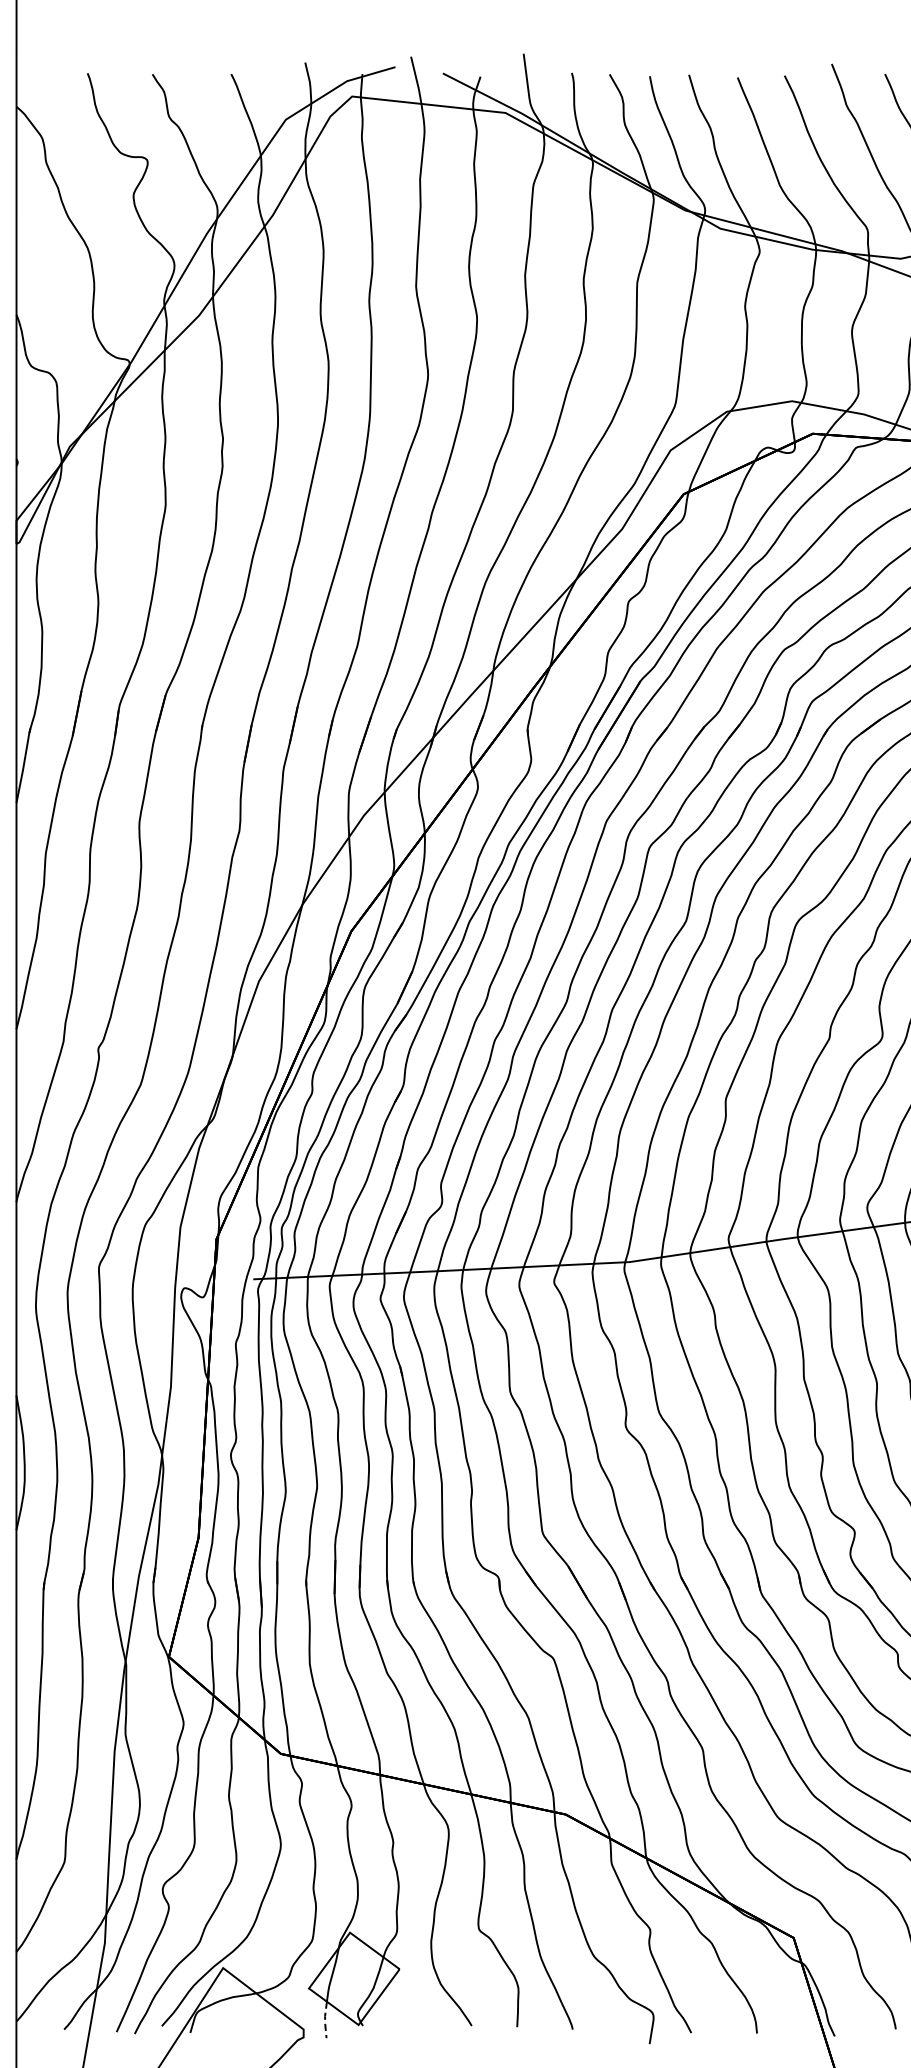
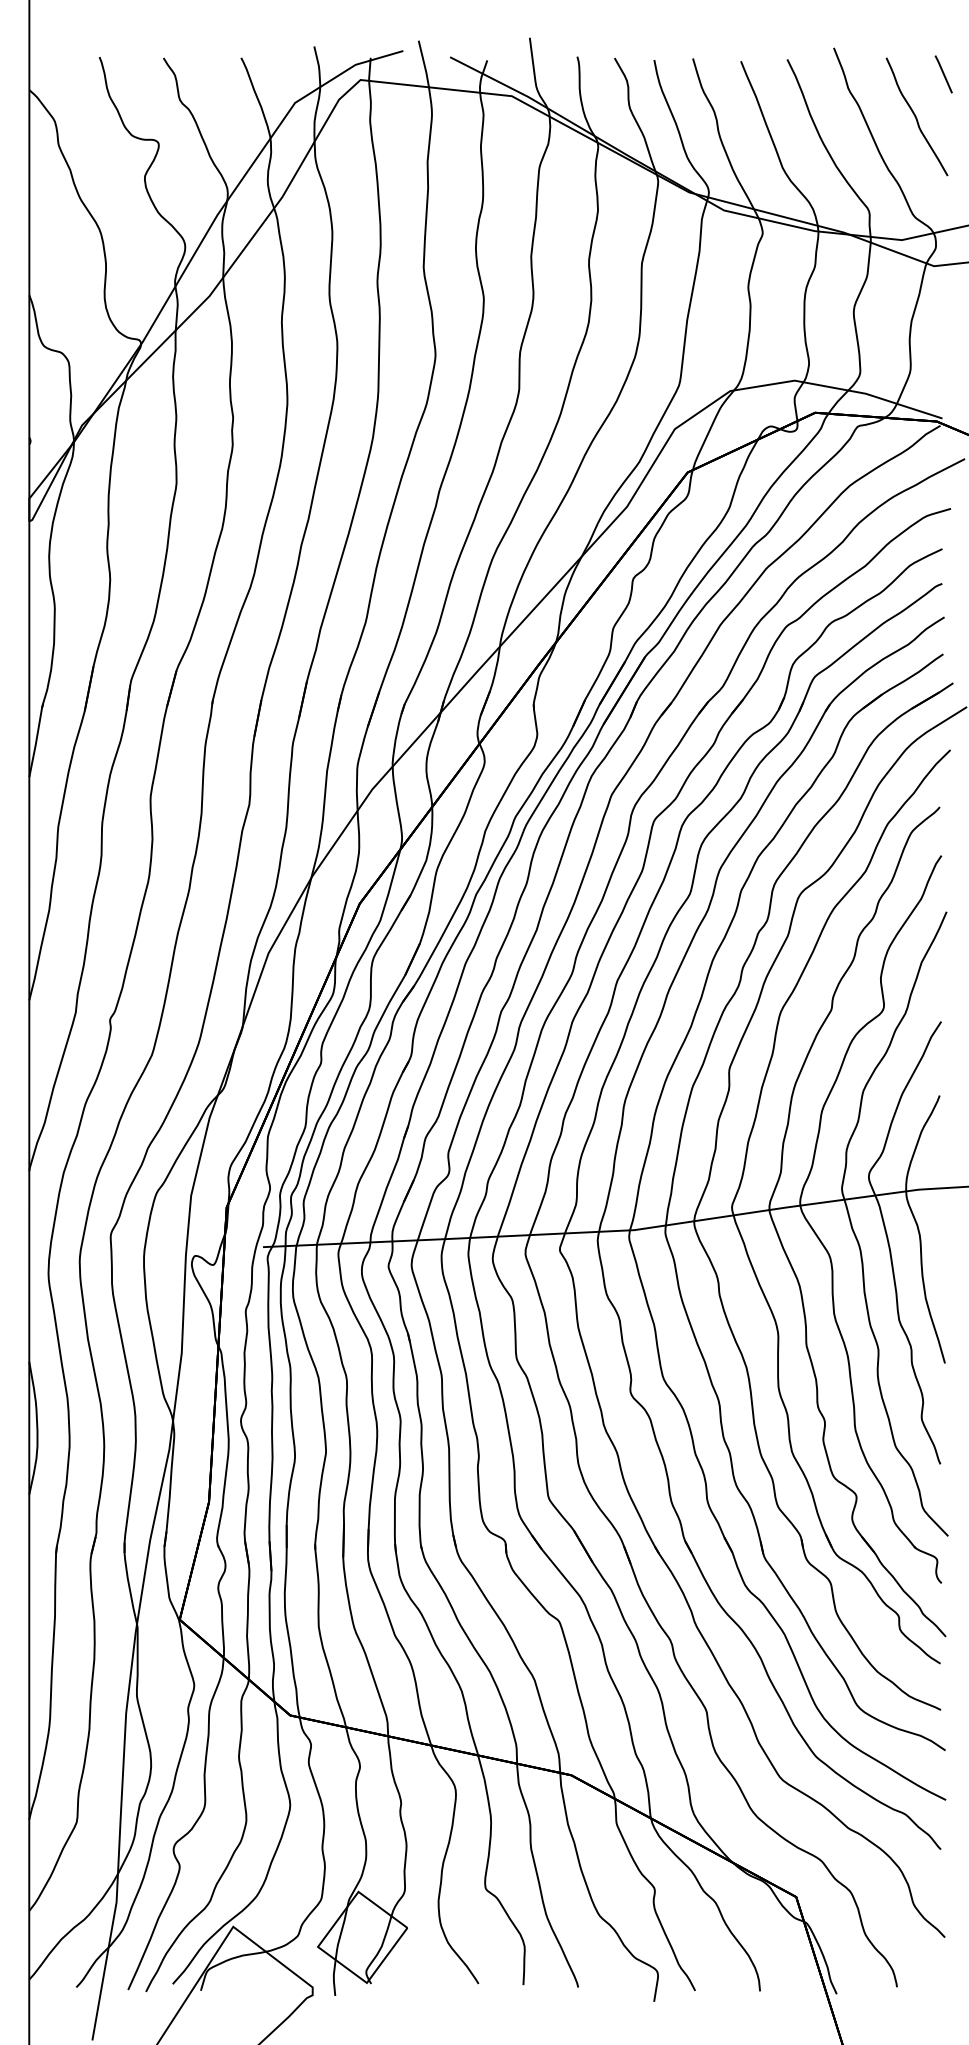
line: (324, 2020) -> (333, 1978), dashed -> solid

